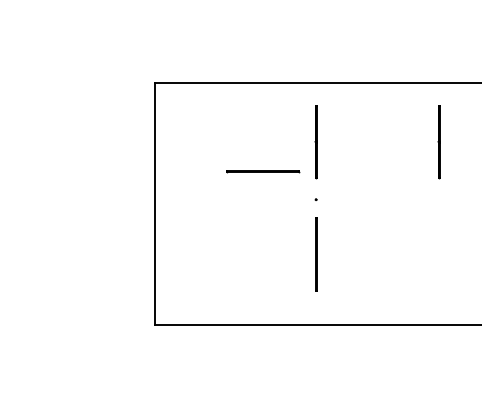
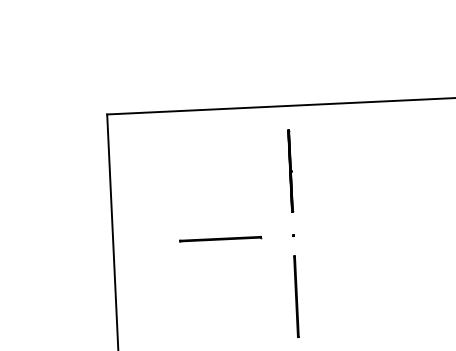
line: (438, 142) -> (427, 165), removed
line: (263, 171) -> (221, 238), moved

